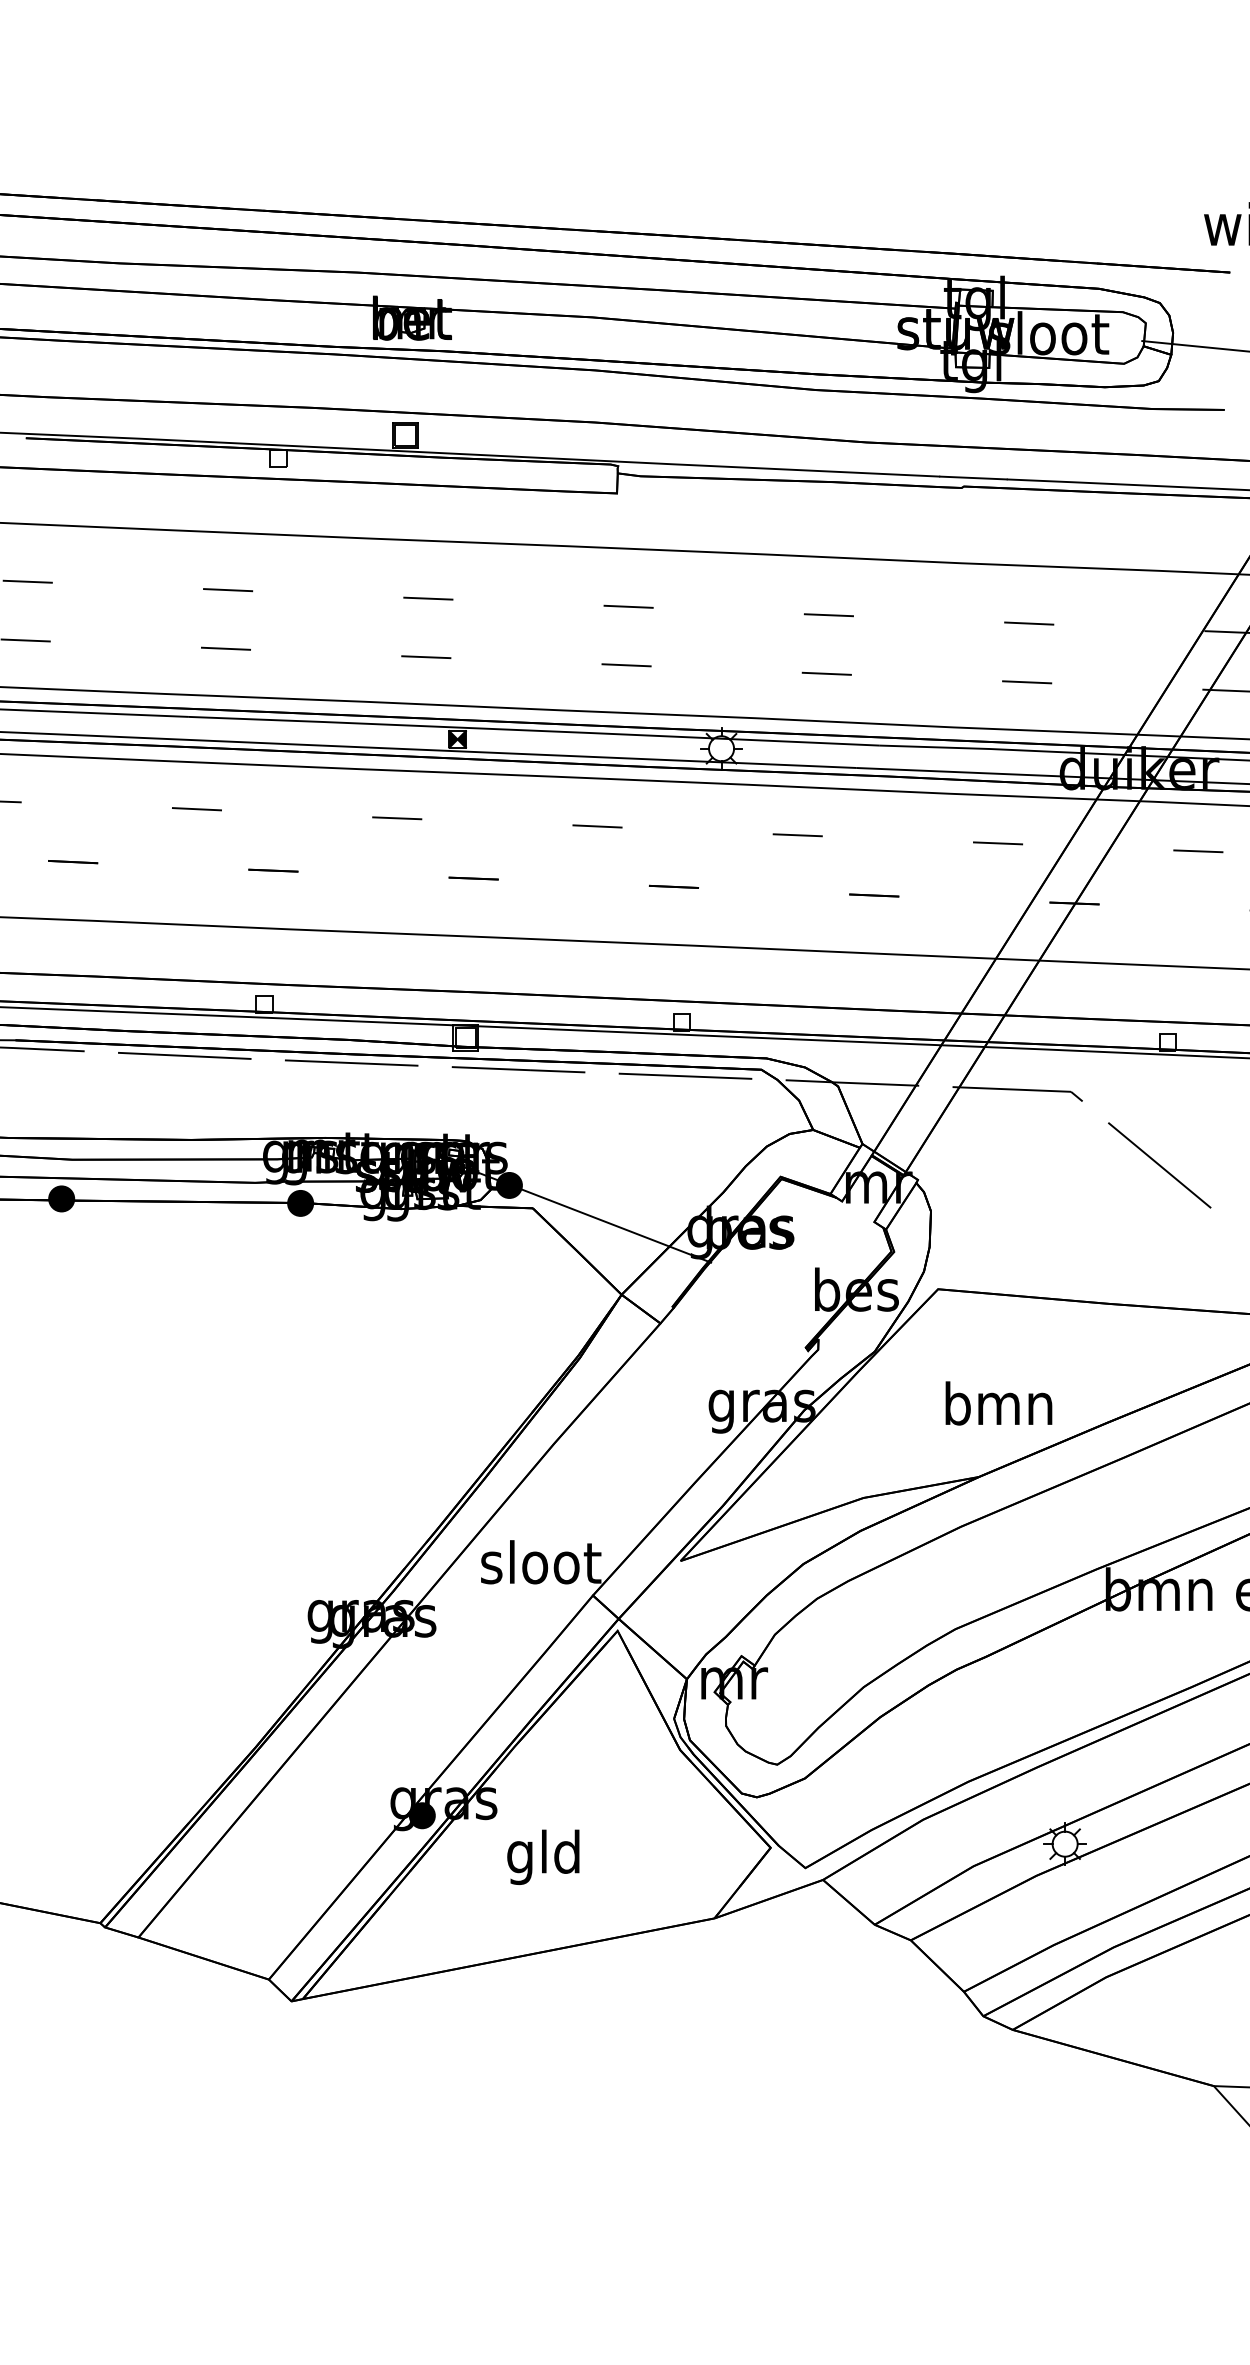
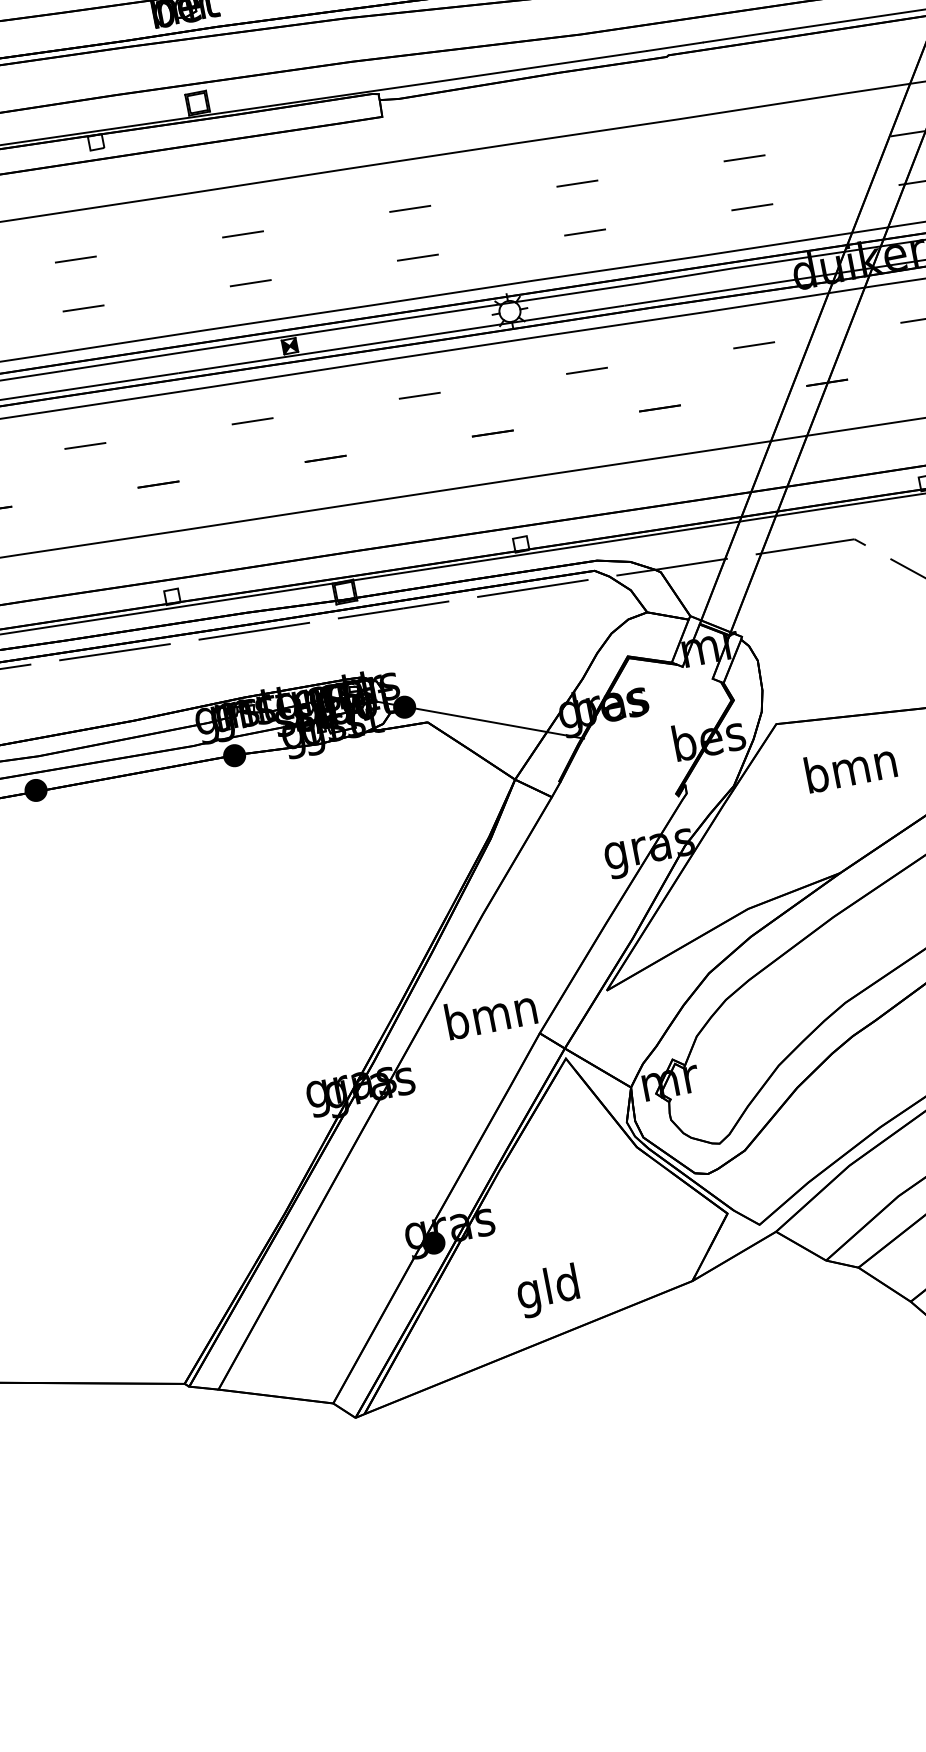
text: (998, 1403) -> (850, 767), moved
text: (541, 1562) -> (491, 1014), sloot -> bmn
text: (543, 1856) -> (548, 1290), moved

